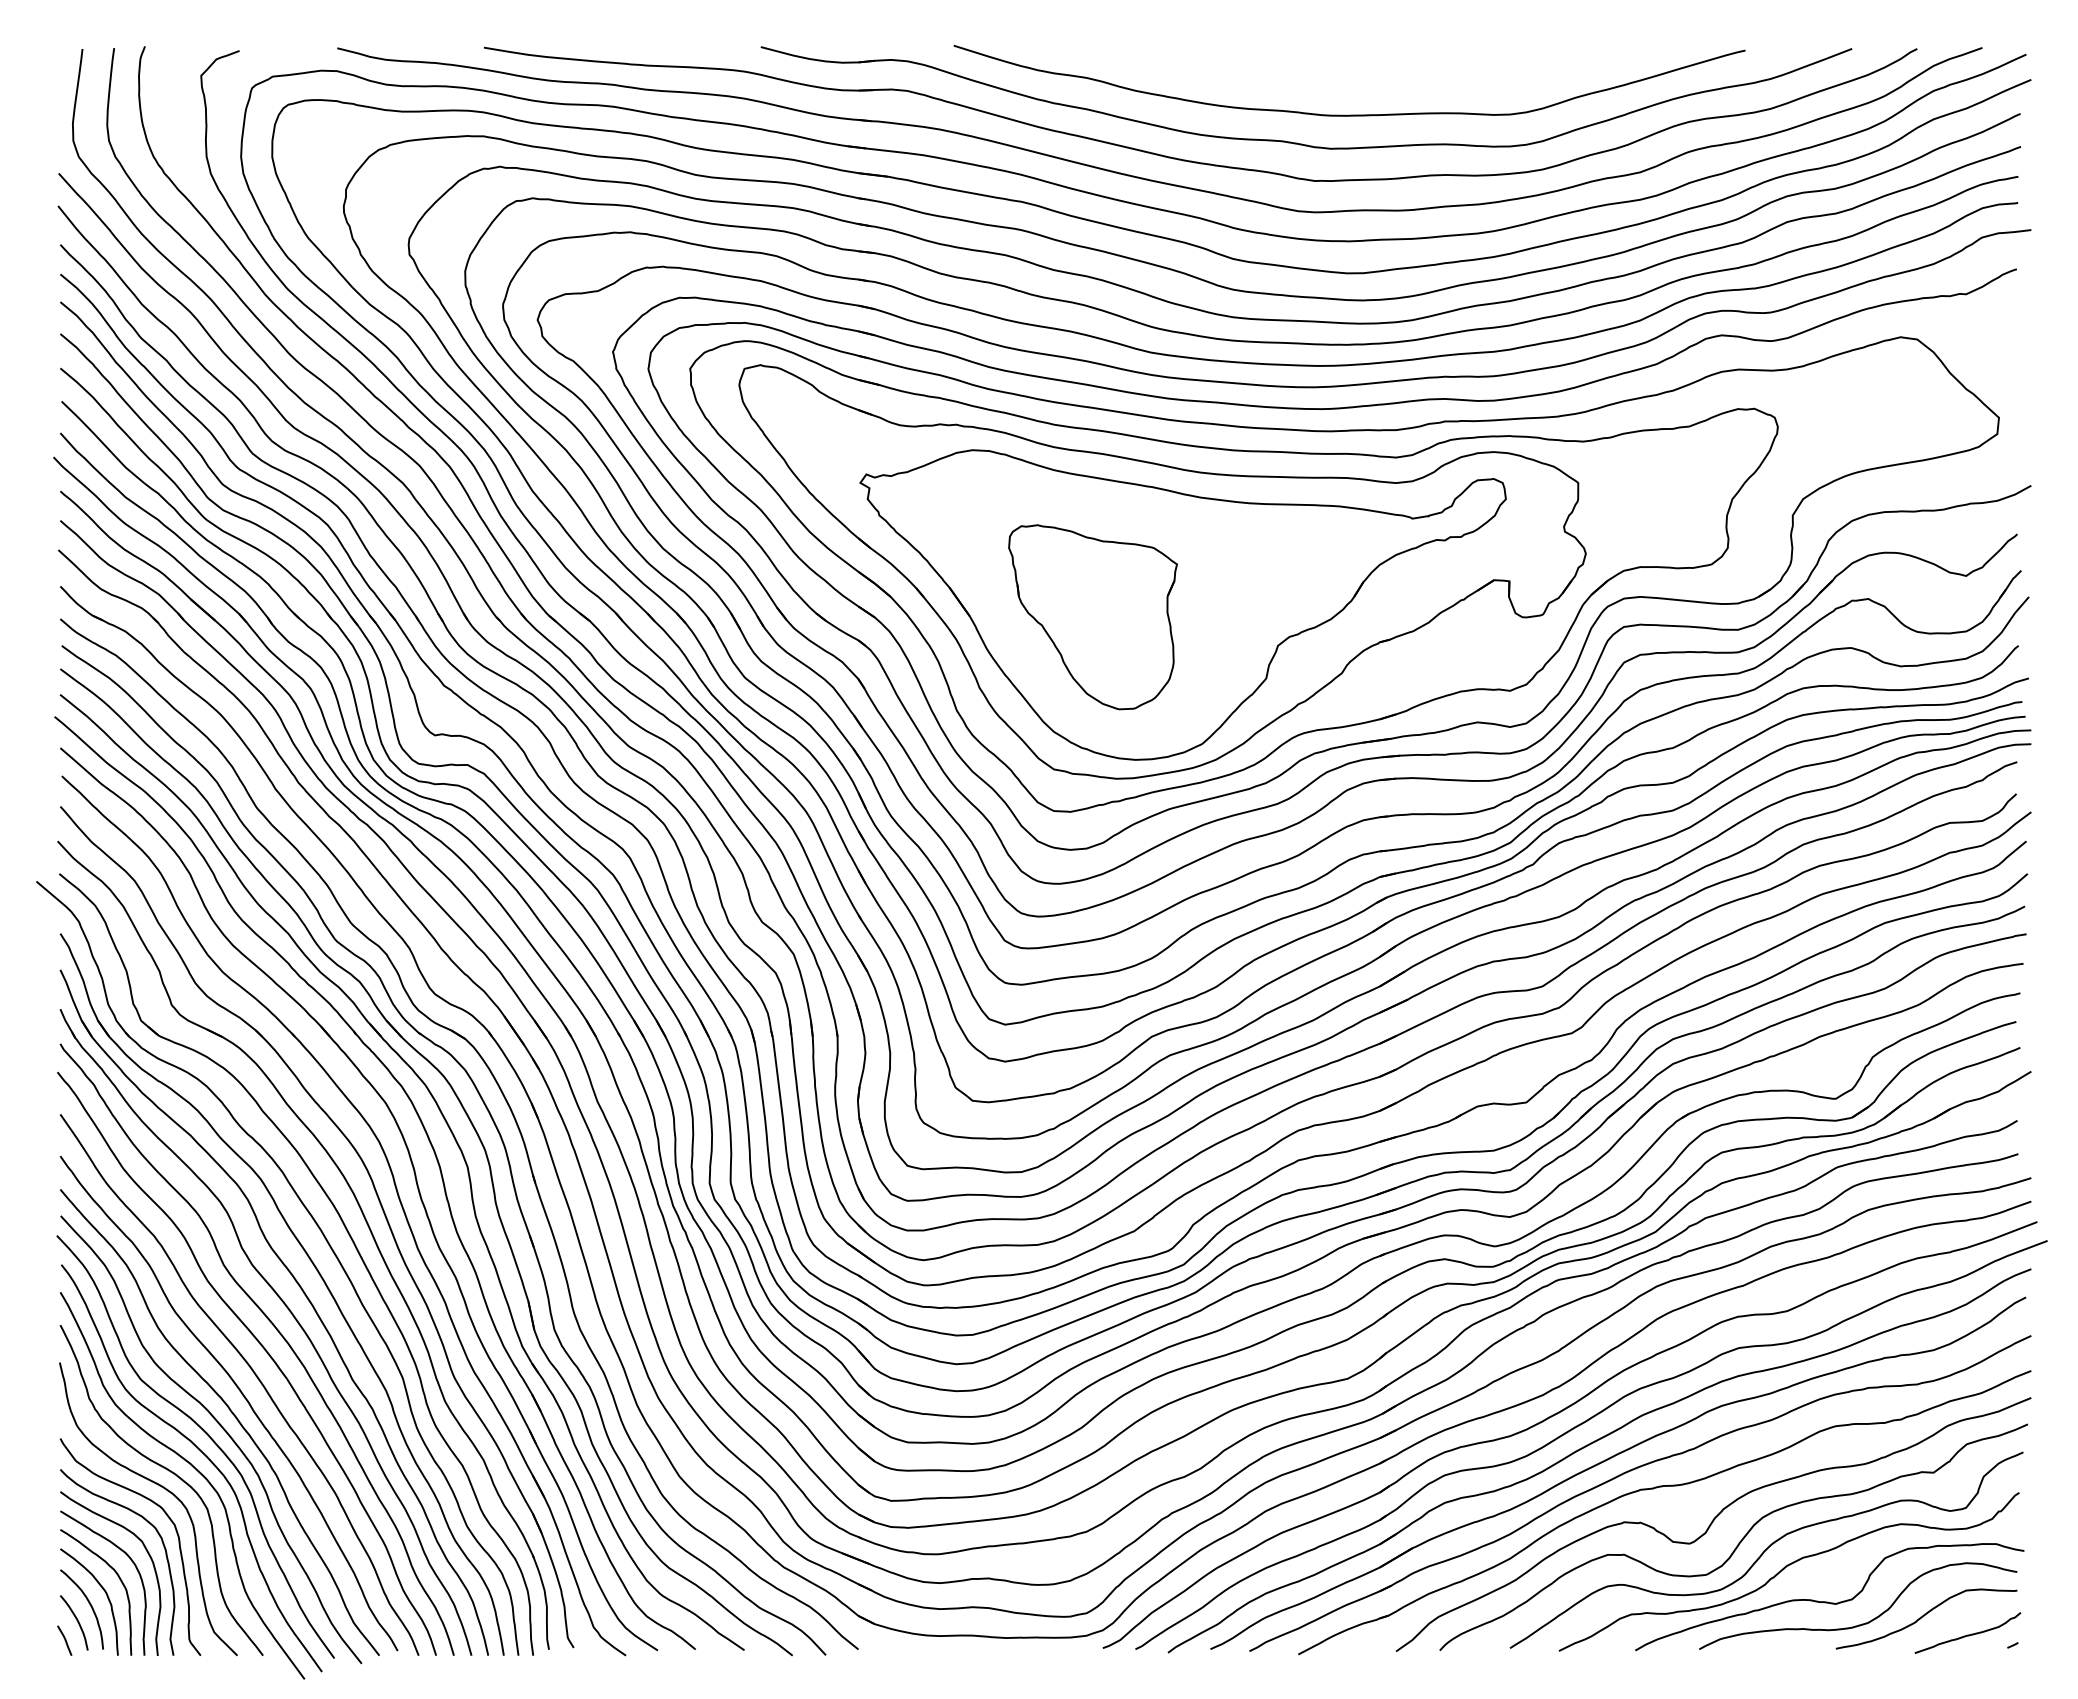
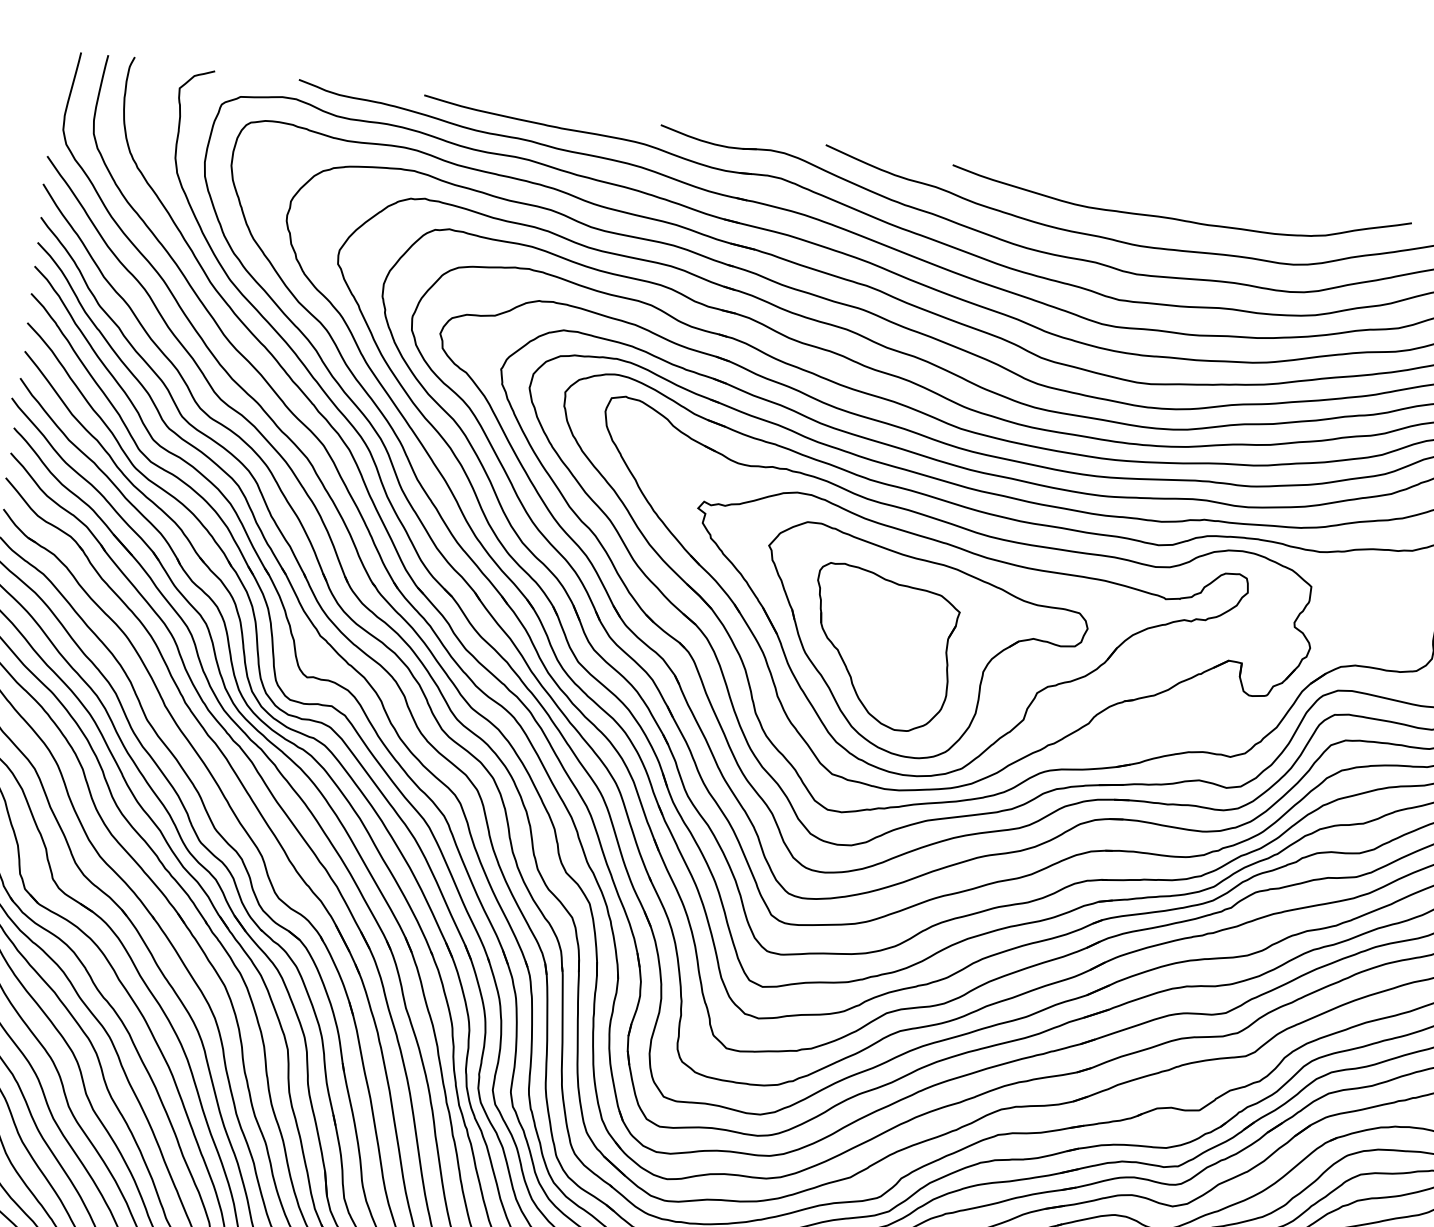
curve: (1371, 78) -> (1179, 218), added
part: (1136, 610) -> (920, 647), added

